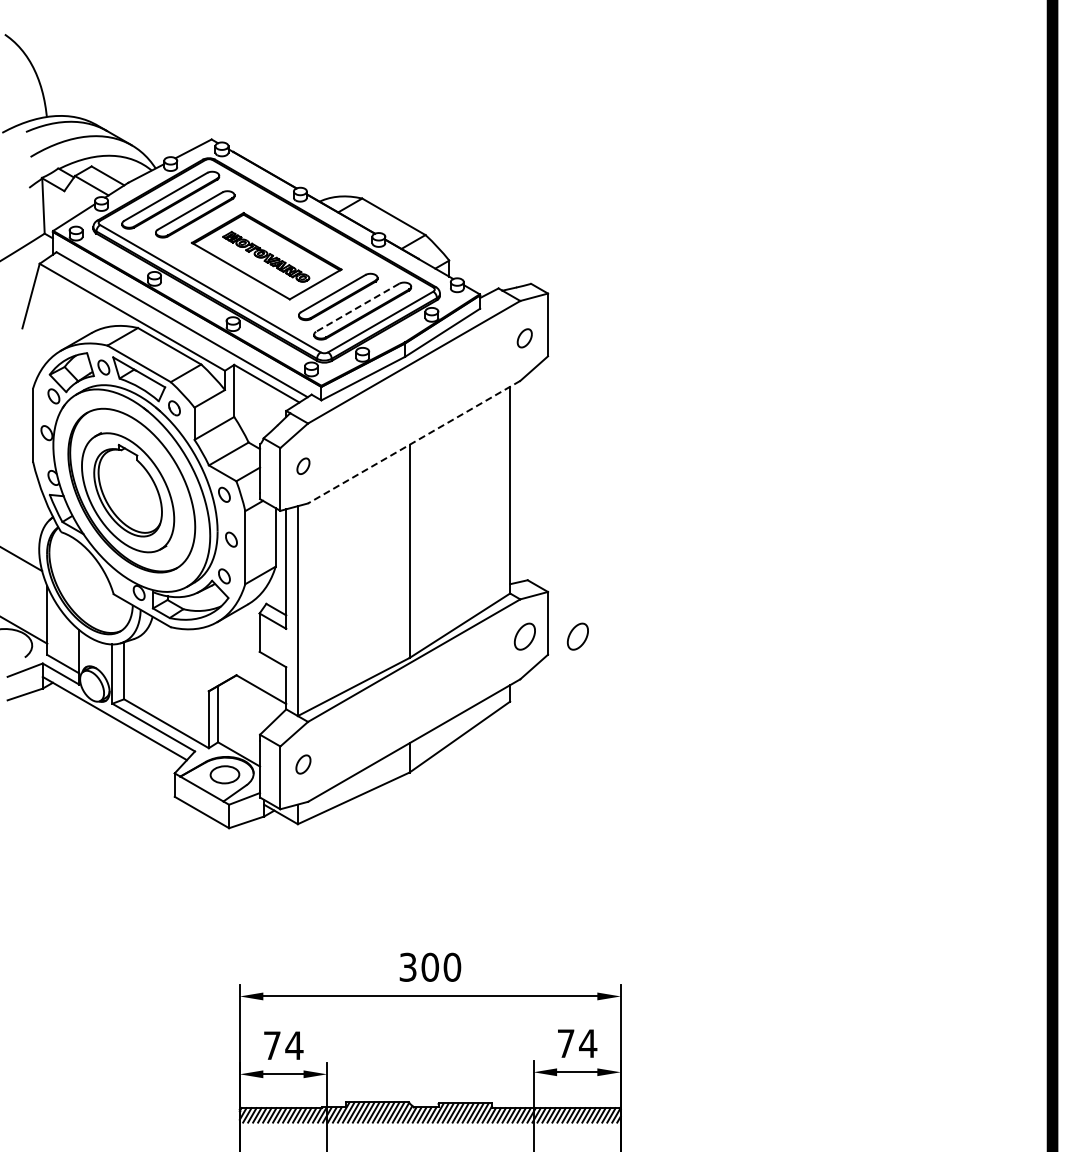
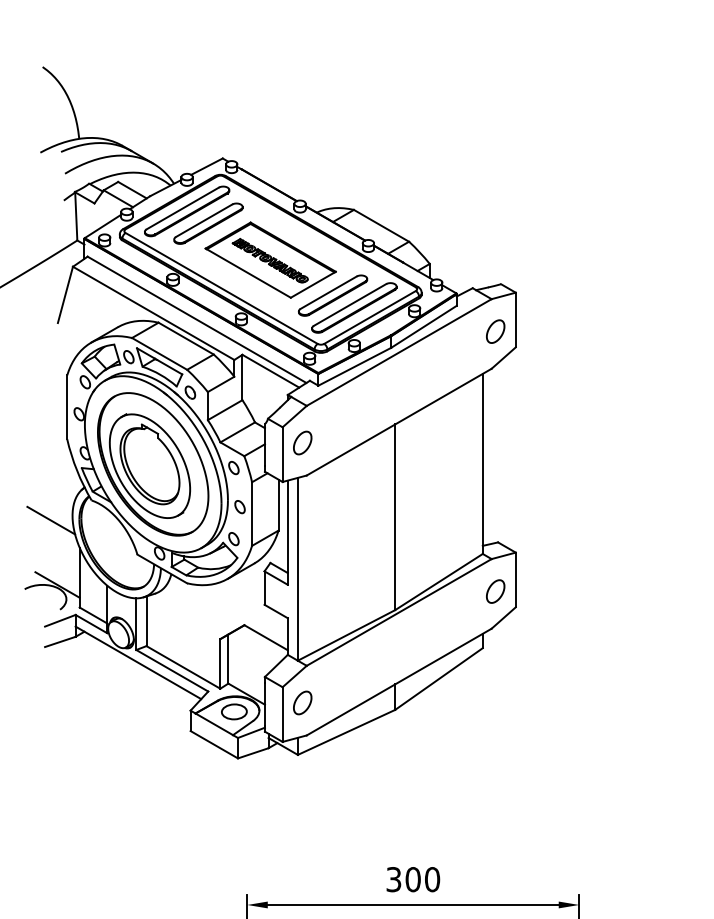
line: (357, 307) -> (349, 304), dashed -> solid
part: (524, 338) -> (495, 331), size x1.43
line: (414, 442) -> (399, 422), dashed -> solid
part: (303, 466) -> (302, 443), size x1.67
part: (577, 636) -> (541, 591), removed
part: (303, 764) -> (302, 702), size x1.43

